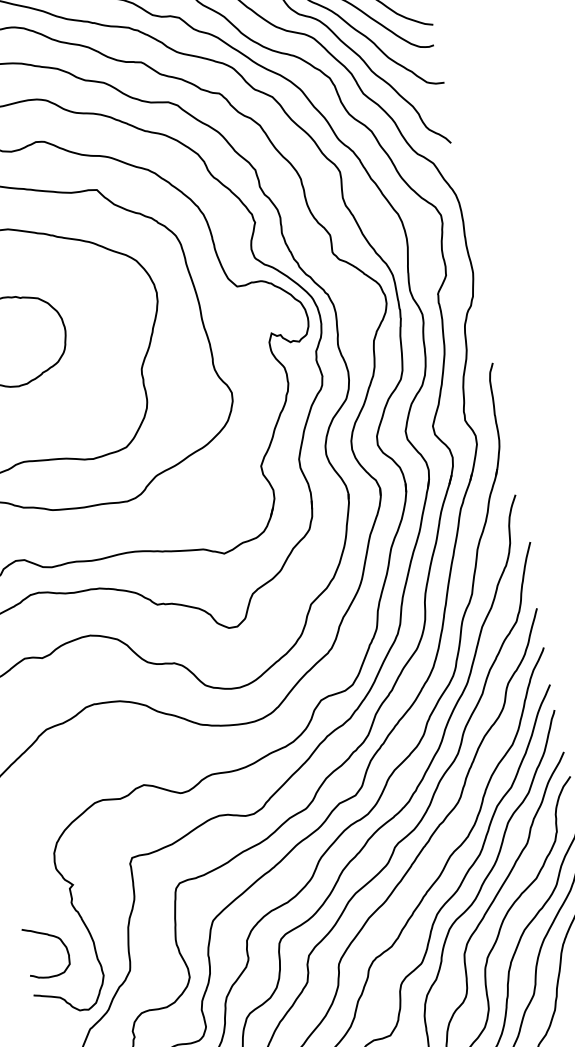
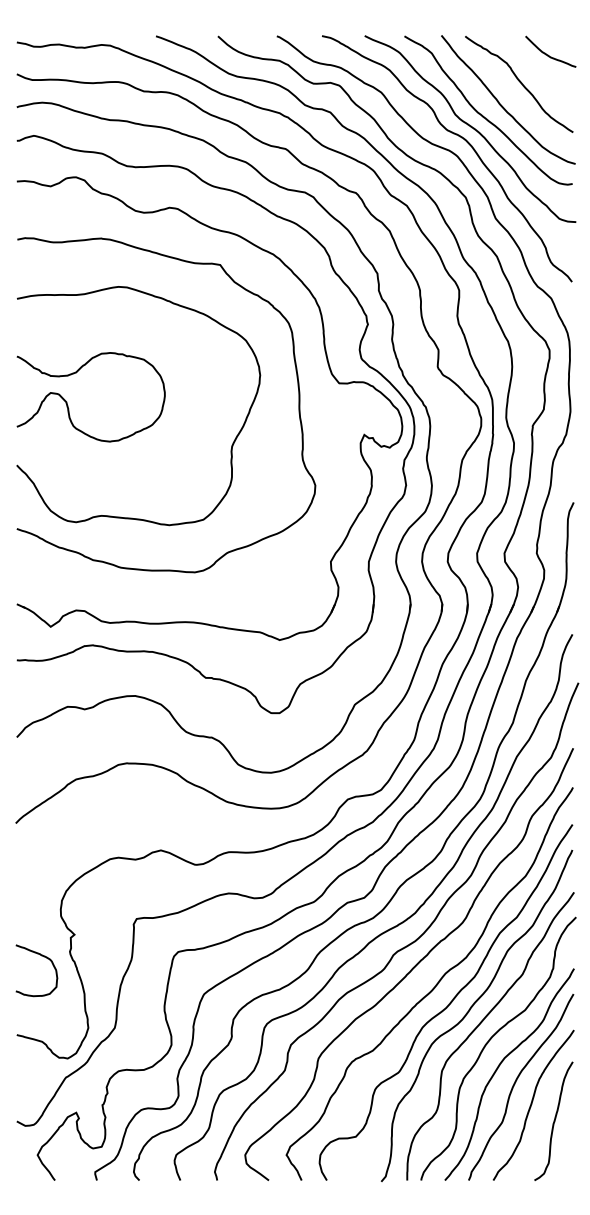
curve: (49, 936) -> (41, 956), moved

